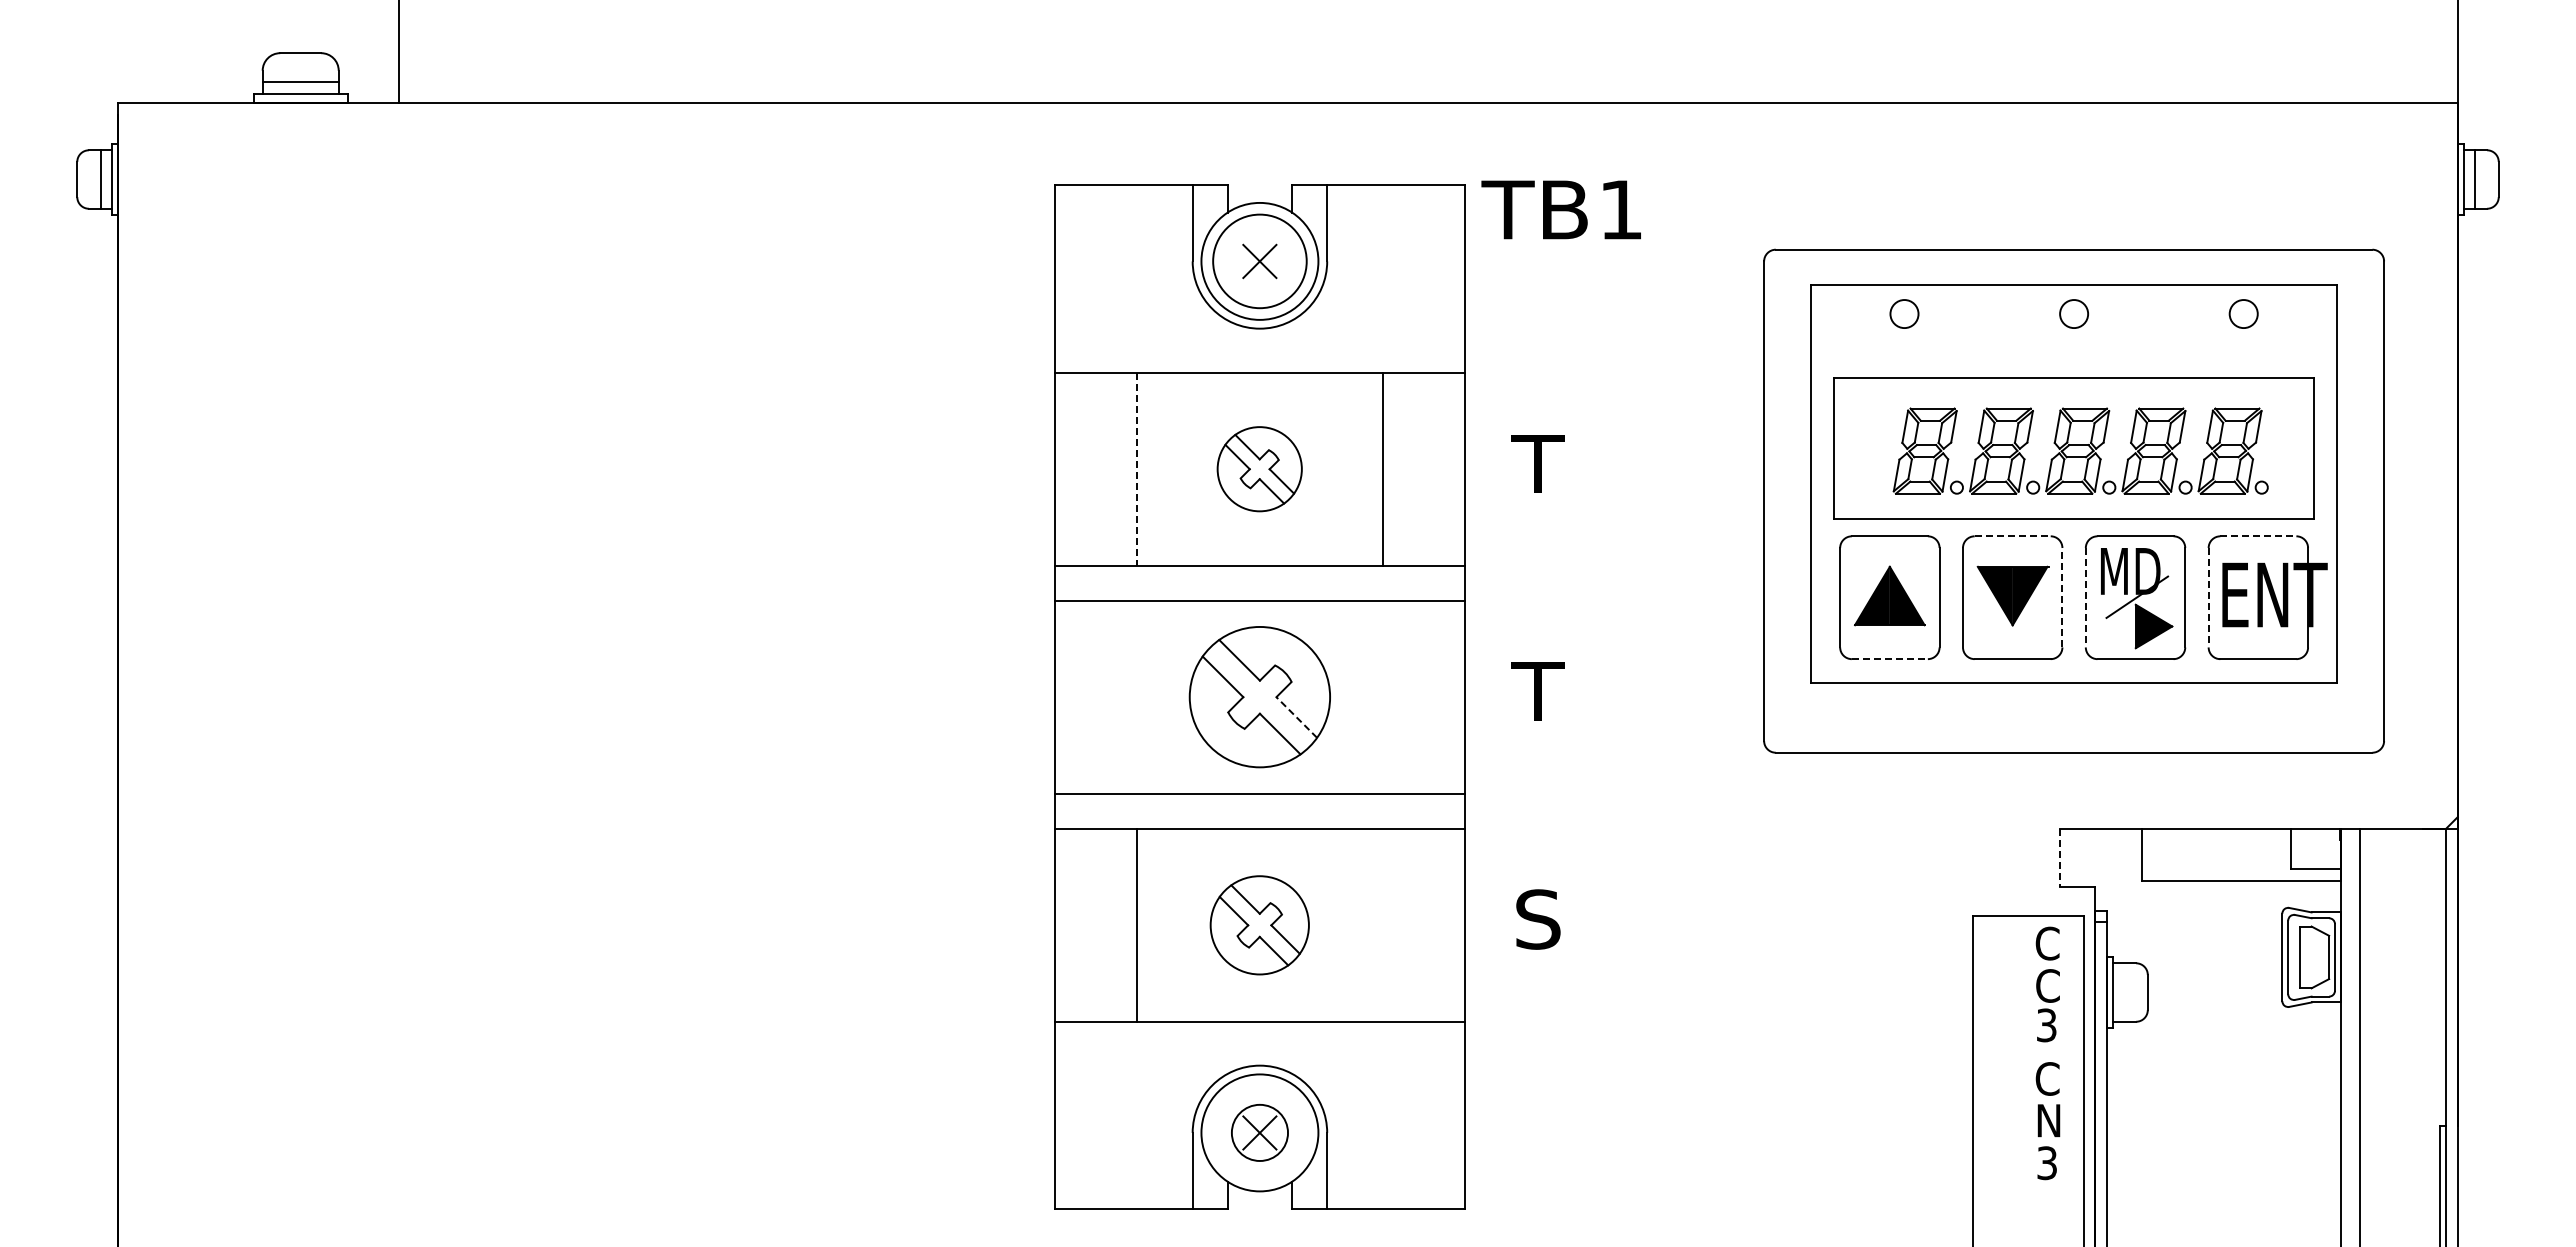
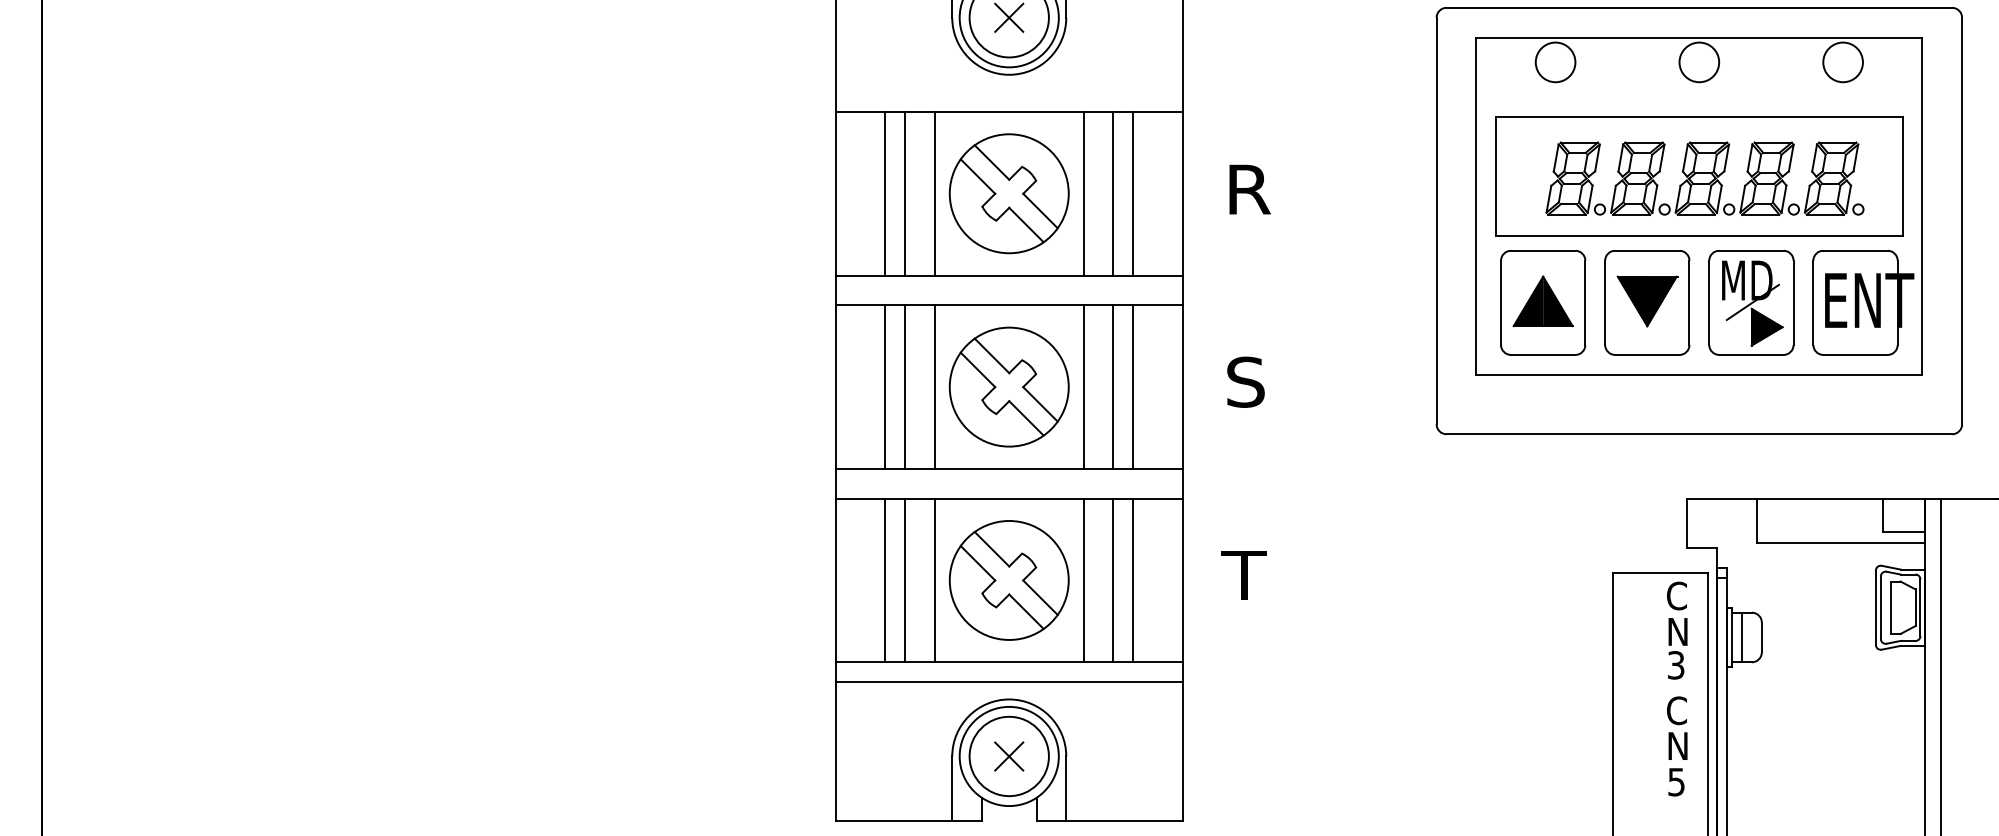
circle: (1904, 313) -> (1555, 61), size x1.67
circle: (2073, 313) -> (1698, 61), size x1.67
circle: (2243, 313) -> (1842, 61), size x1.67
text: (1539, 463) -> (1246, 189), T -> R
line: (1113, 468) -> (885, 193), added
line: (1172, 468) -> (935, 193), added
line: (1347, 468) -> (1083, 193), added
line: (1406, 468) -> (1133, 193), added
line: (1137, 469) -> (905, 194), dashed -> solid
part: (1259, 469) -> (1008, 194), size x1.67
line: (2013, 536) -> (1647, 250), dashed -> solid
line: (2258, 536) -> (1855, 250), dashed -> solid
line: (2062, 597) -> (1689, 302), dashed -> solid
line: (2085, 597) -> (1709, 302), dashed -> solid
line: (2208, 597) -> (1813, 302), dashed -> solid
line: (1890, 659) -> (1543, 355), dashed -> solid
text: (1537, 691) -> (1244, 382), T -> S
line: (1113, 696) -> (885, 386), added
line: (1137, 696) -> (905, 386), added
line: (1172, 696) -> (935, 386), added
line: (1347, 696) -> (1083, 386), added
line: (1382, 696) -> (1113, 386), added
line: (1406, 696) -> (1133, 386), added
line: (1296, 717) -> (1040, 404), dashed -> solid
line: (2060, 858) -> (1687, 523), dashed -> solid
text: (1536, 919) -> (1243, 575), S -> T
line: (1113, 924) -> (885, 579), added
line: (1172, 924) -> (935, 579), added
line: (1347, 924) -> (1083, 579), added
line: (1382, 924) -> (1113, 579), added
line: (1406, 924) -> (1133, 579), added
part: (1259, 925) -> (1008, 580), size x1.43
text: (2048, 985) -> (1677, 631), C -> N
line: (2124, 992) -> (1742, 637), added
line: (1259, 1045) -> (1008, 682), added
circle: (1259, 1132) -> (1008, 756), size x1.67
text: (2047, 1162) -> (1676, 781), 3 -> 5

